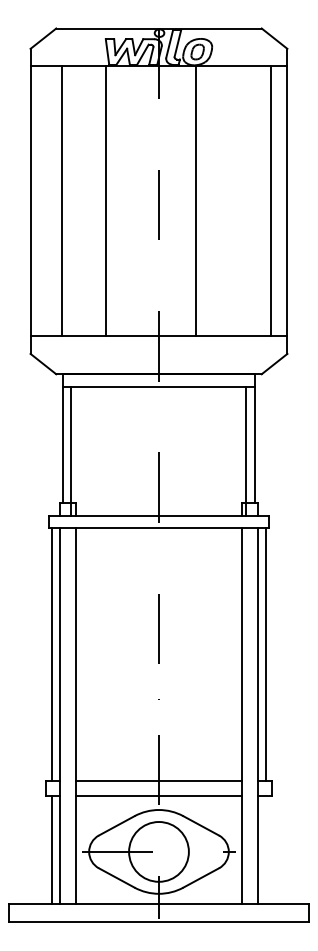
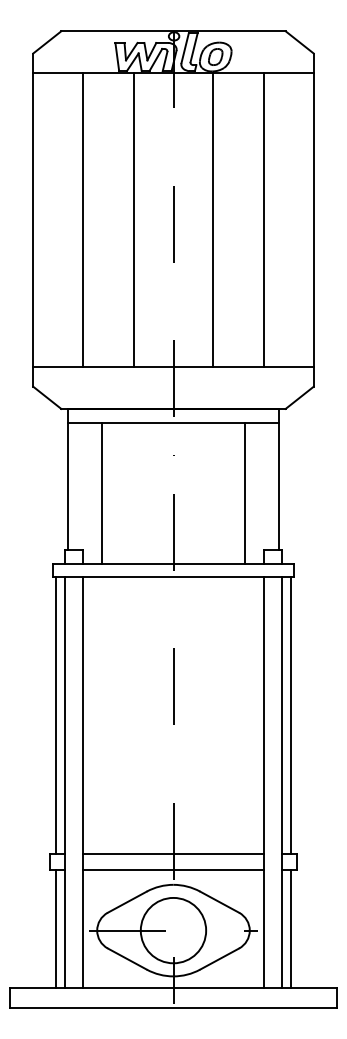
line: (62, 201) -> (83, 220), moved
line: (106, 201) -> (133, 220), moved
line: (270, 201) -> (263, 220), moved
line: (70, 450) -> (101, 492), moved
line: (246, 450) -> (245, 492), moved
line: (266, 849) -> (290, 927), added

